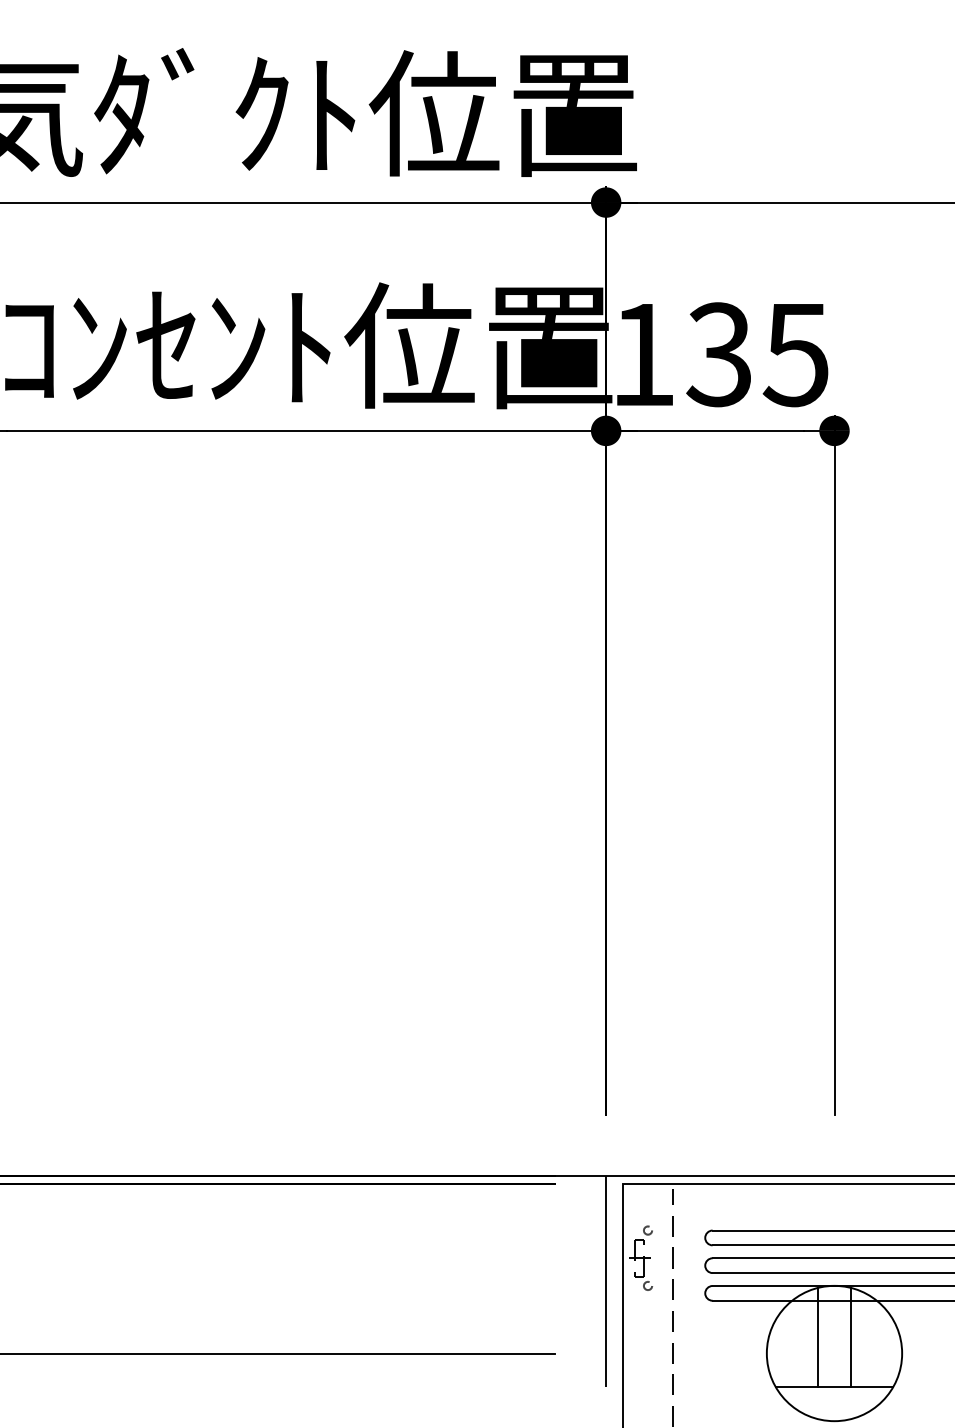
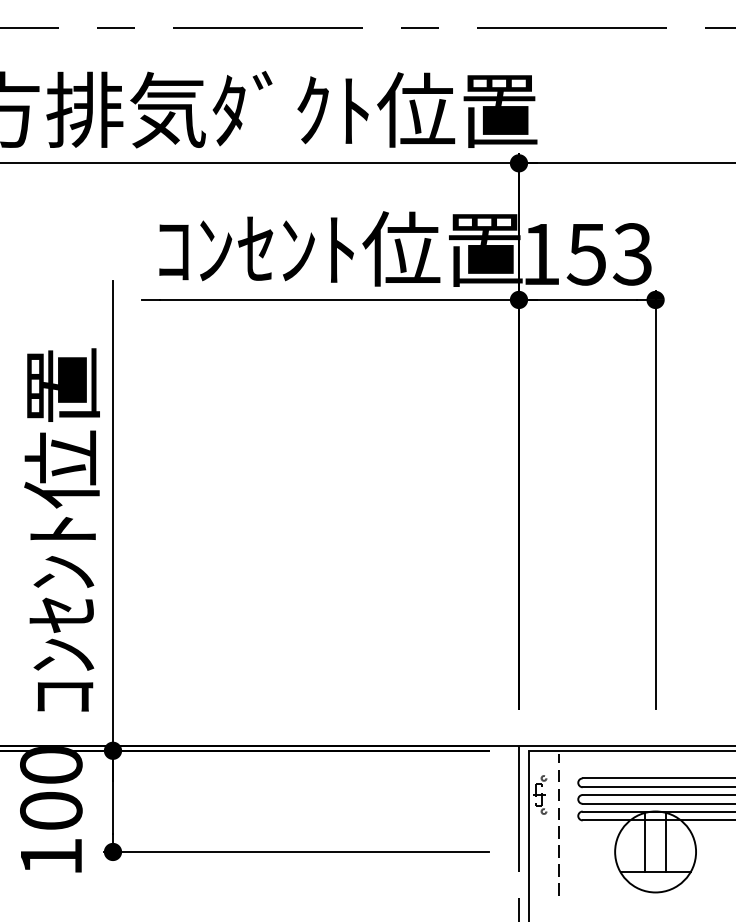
text: (755, 354) -> (608, 254), 135 -> 153

